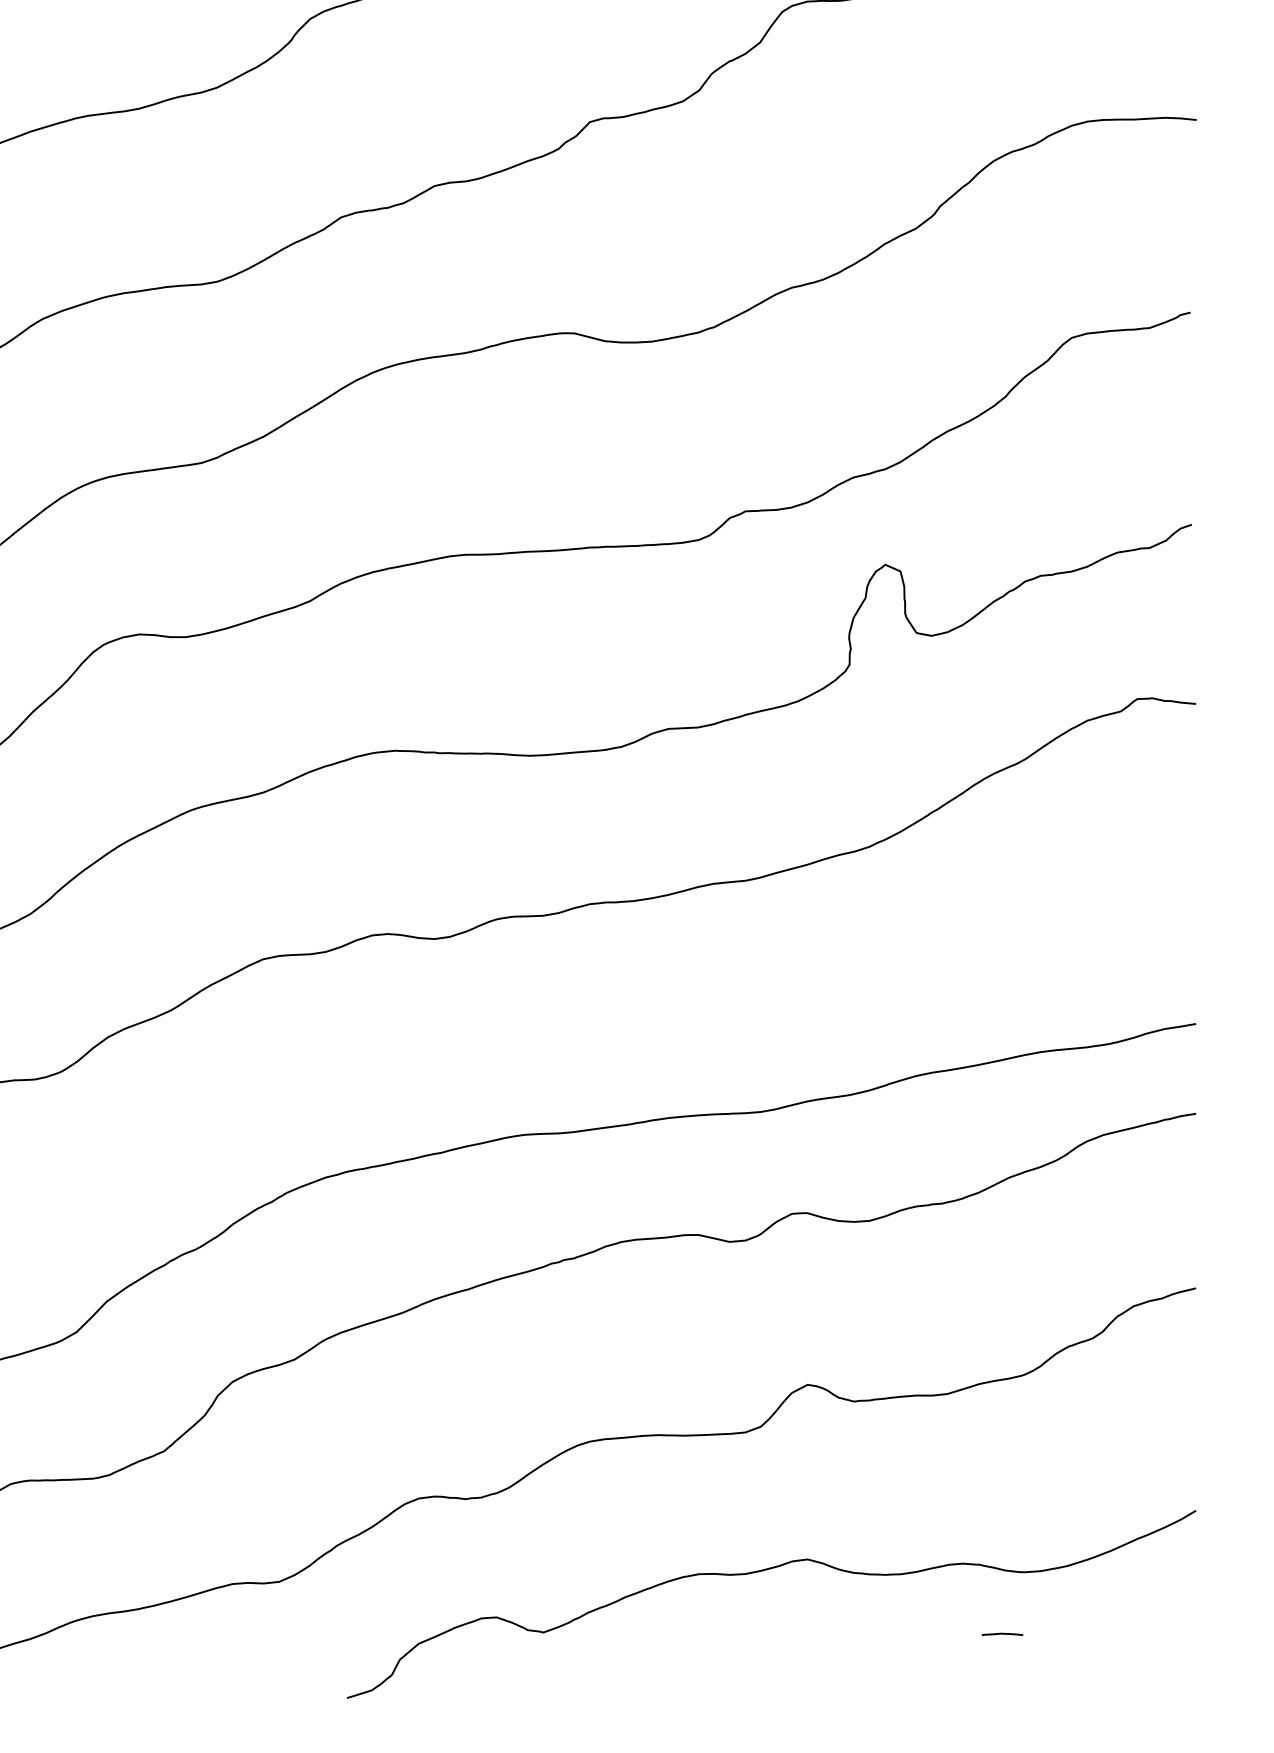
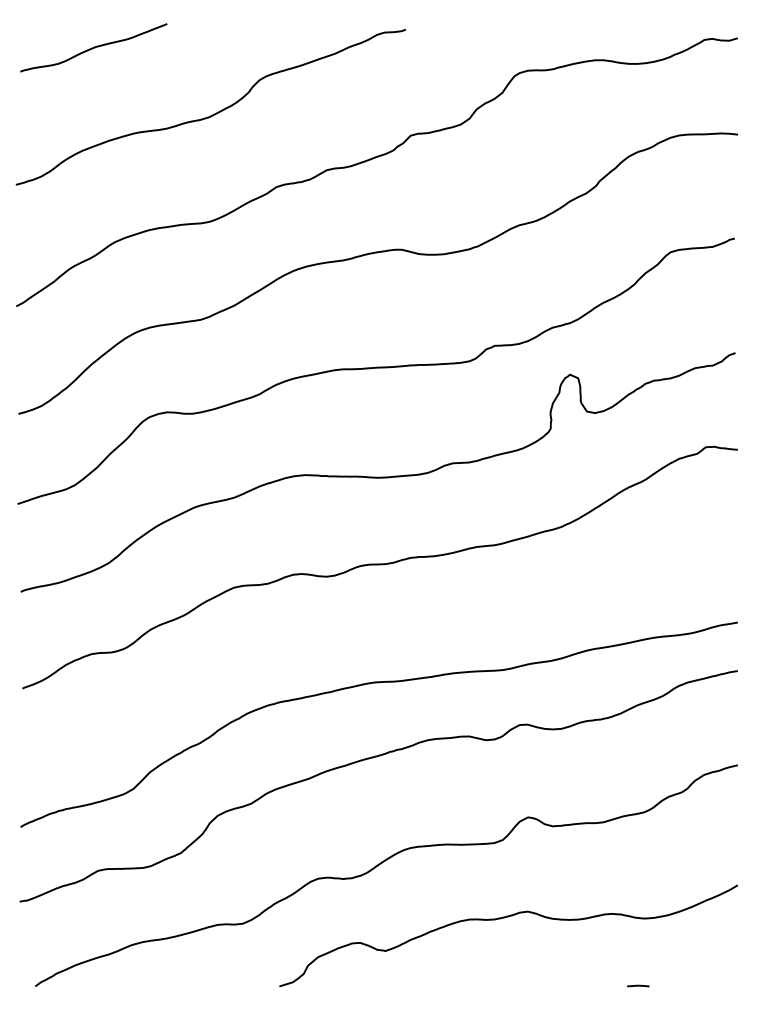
line: (1002, 1633) -> (638, 985), moved

